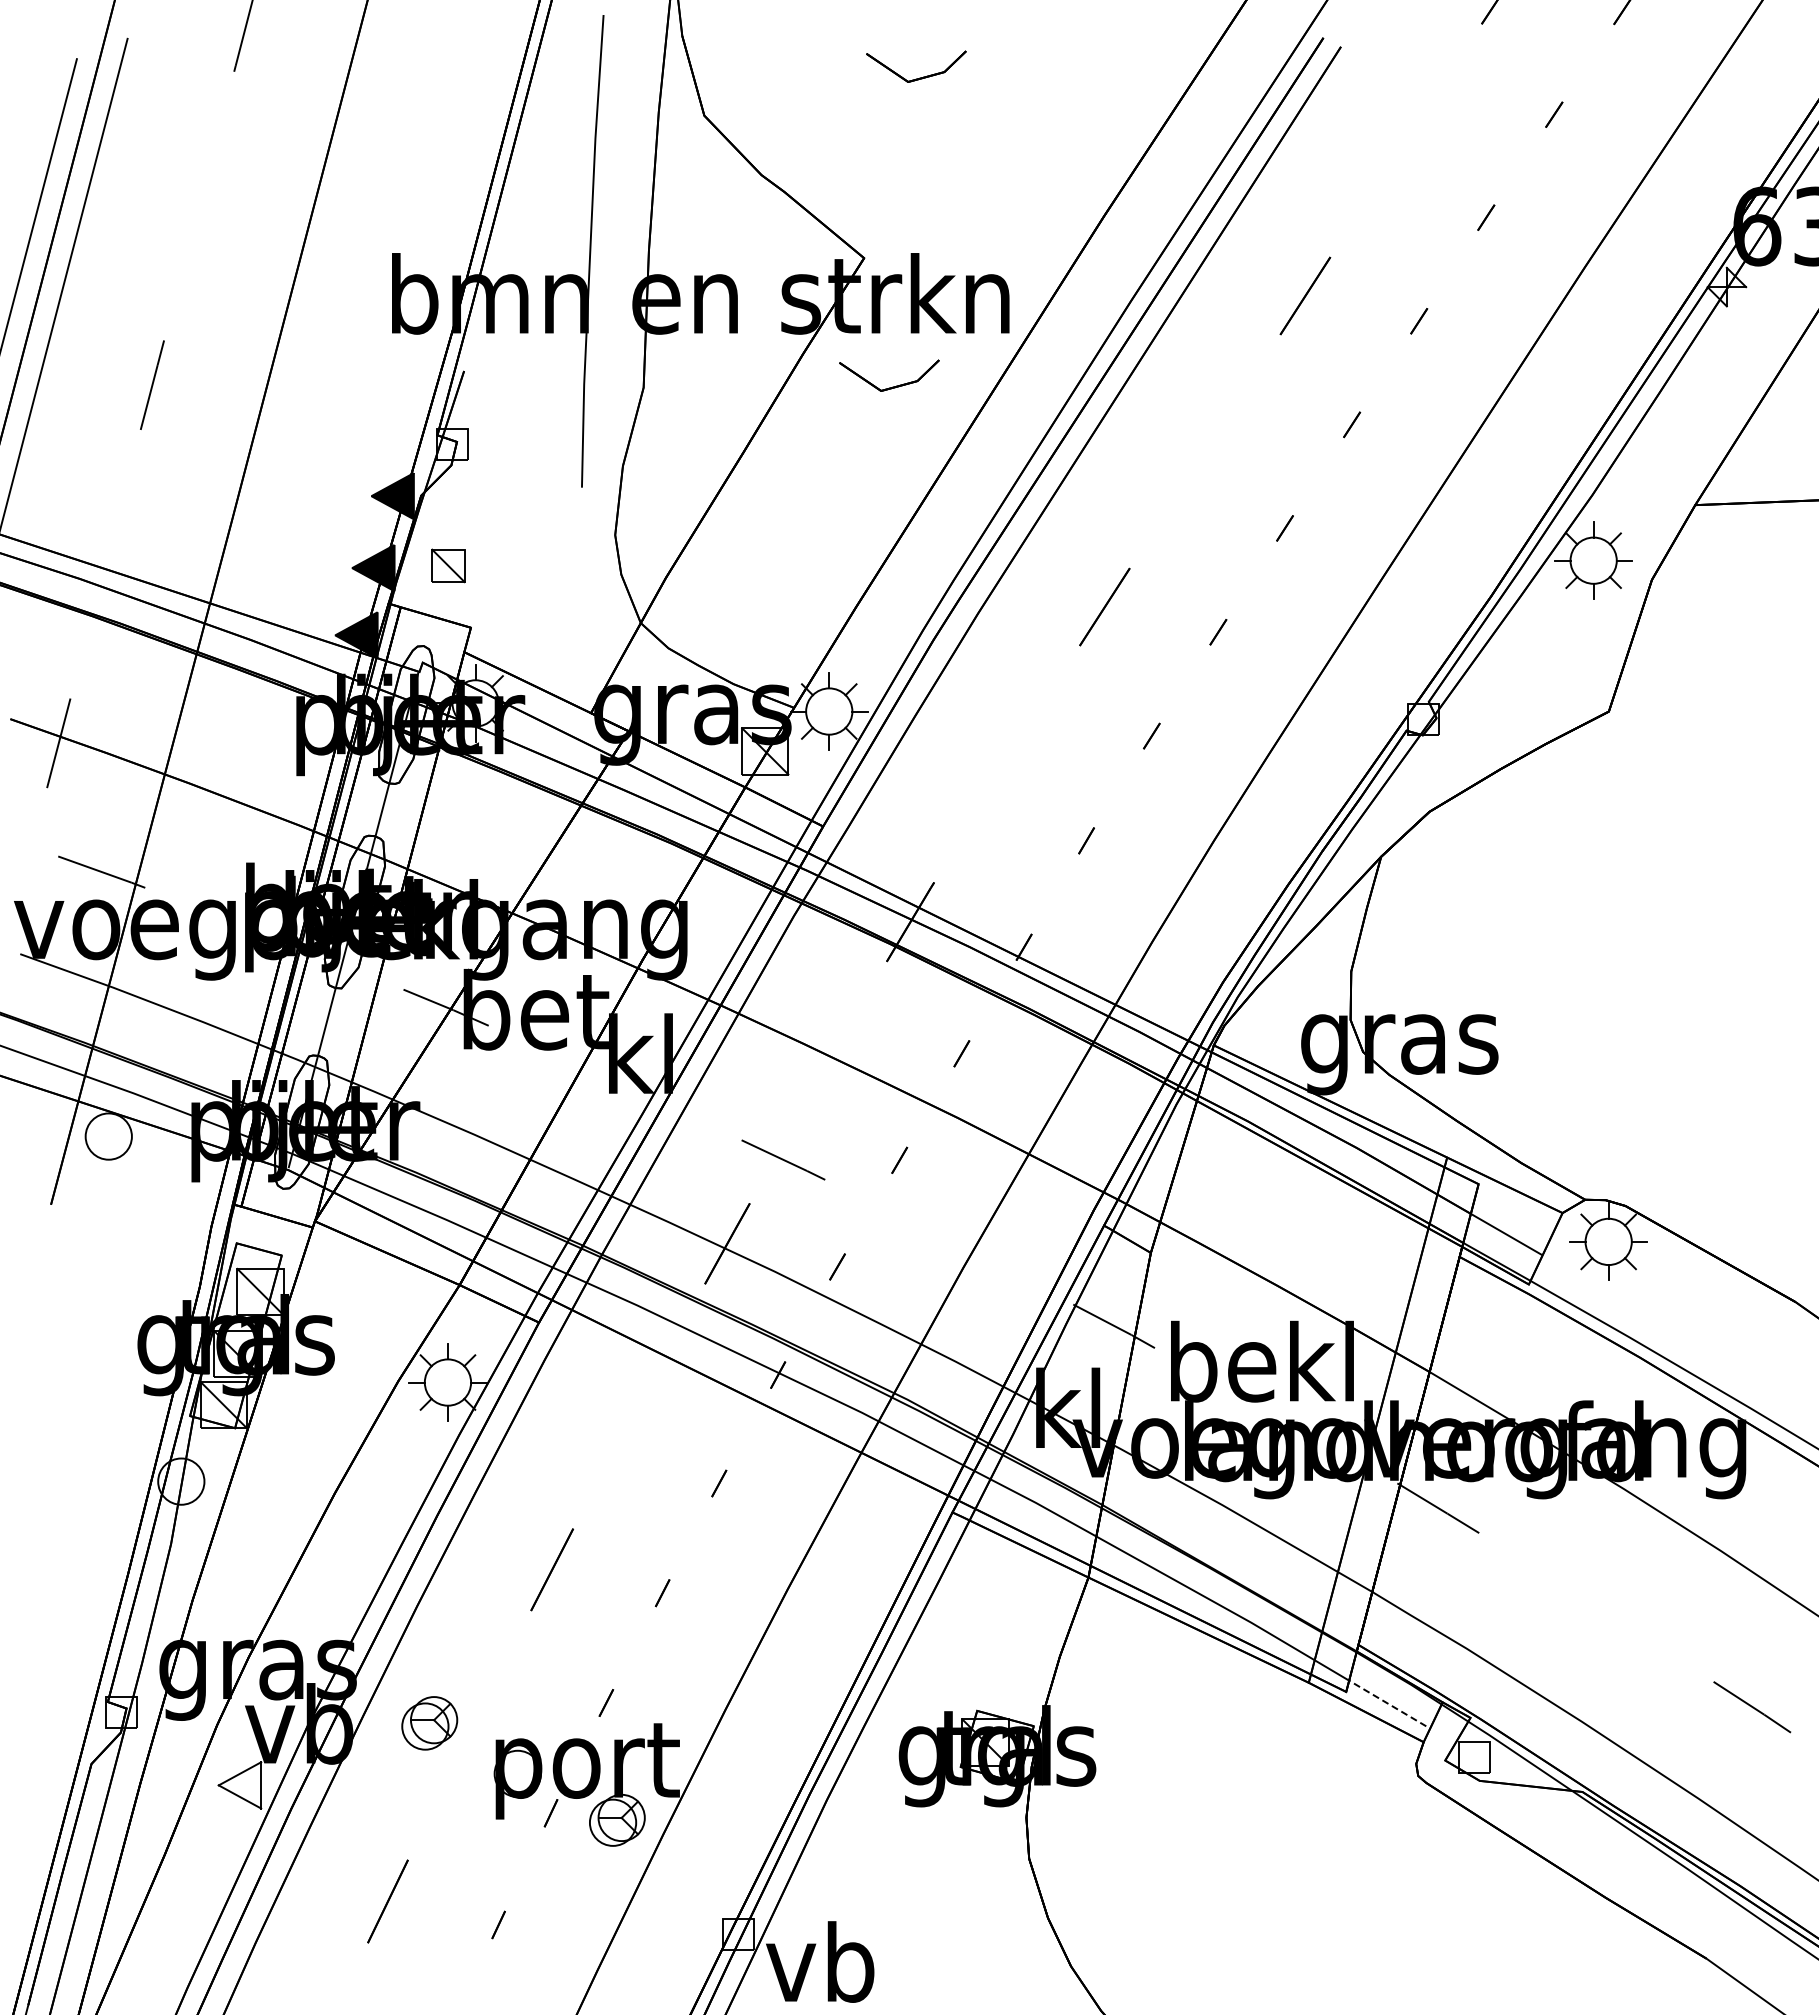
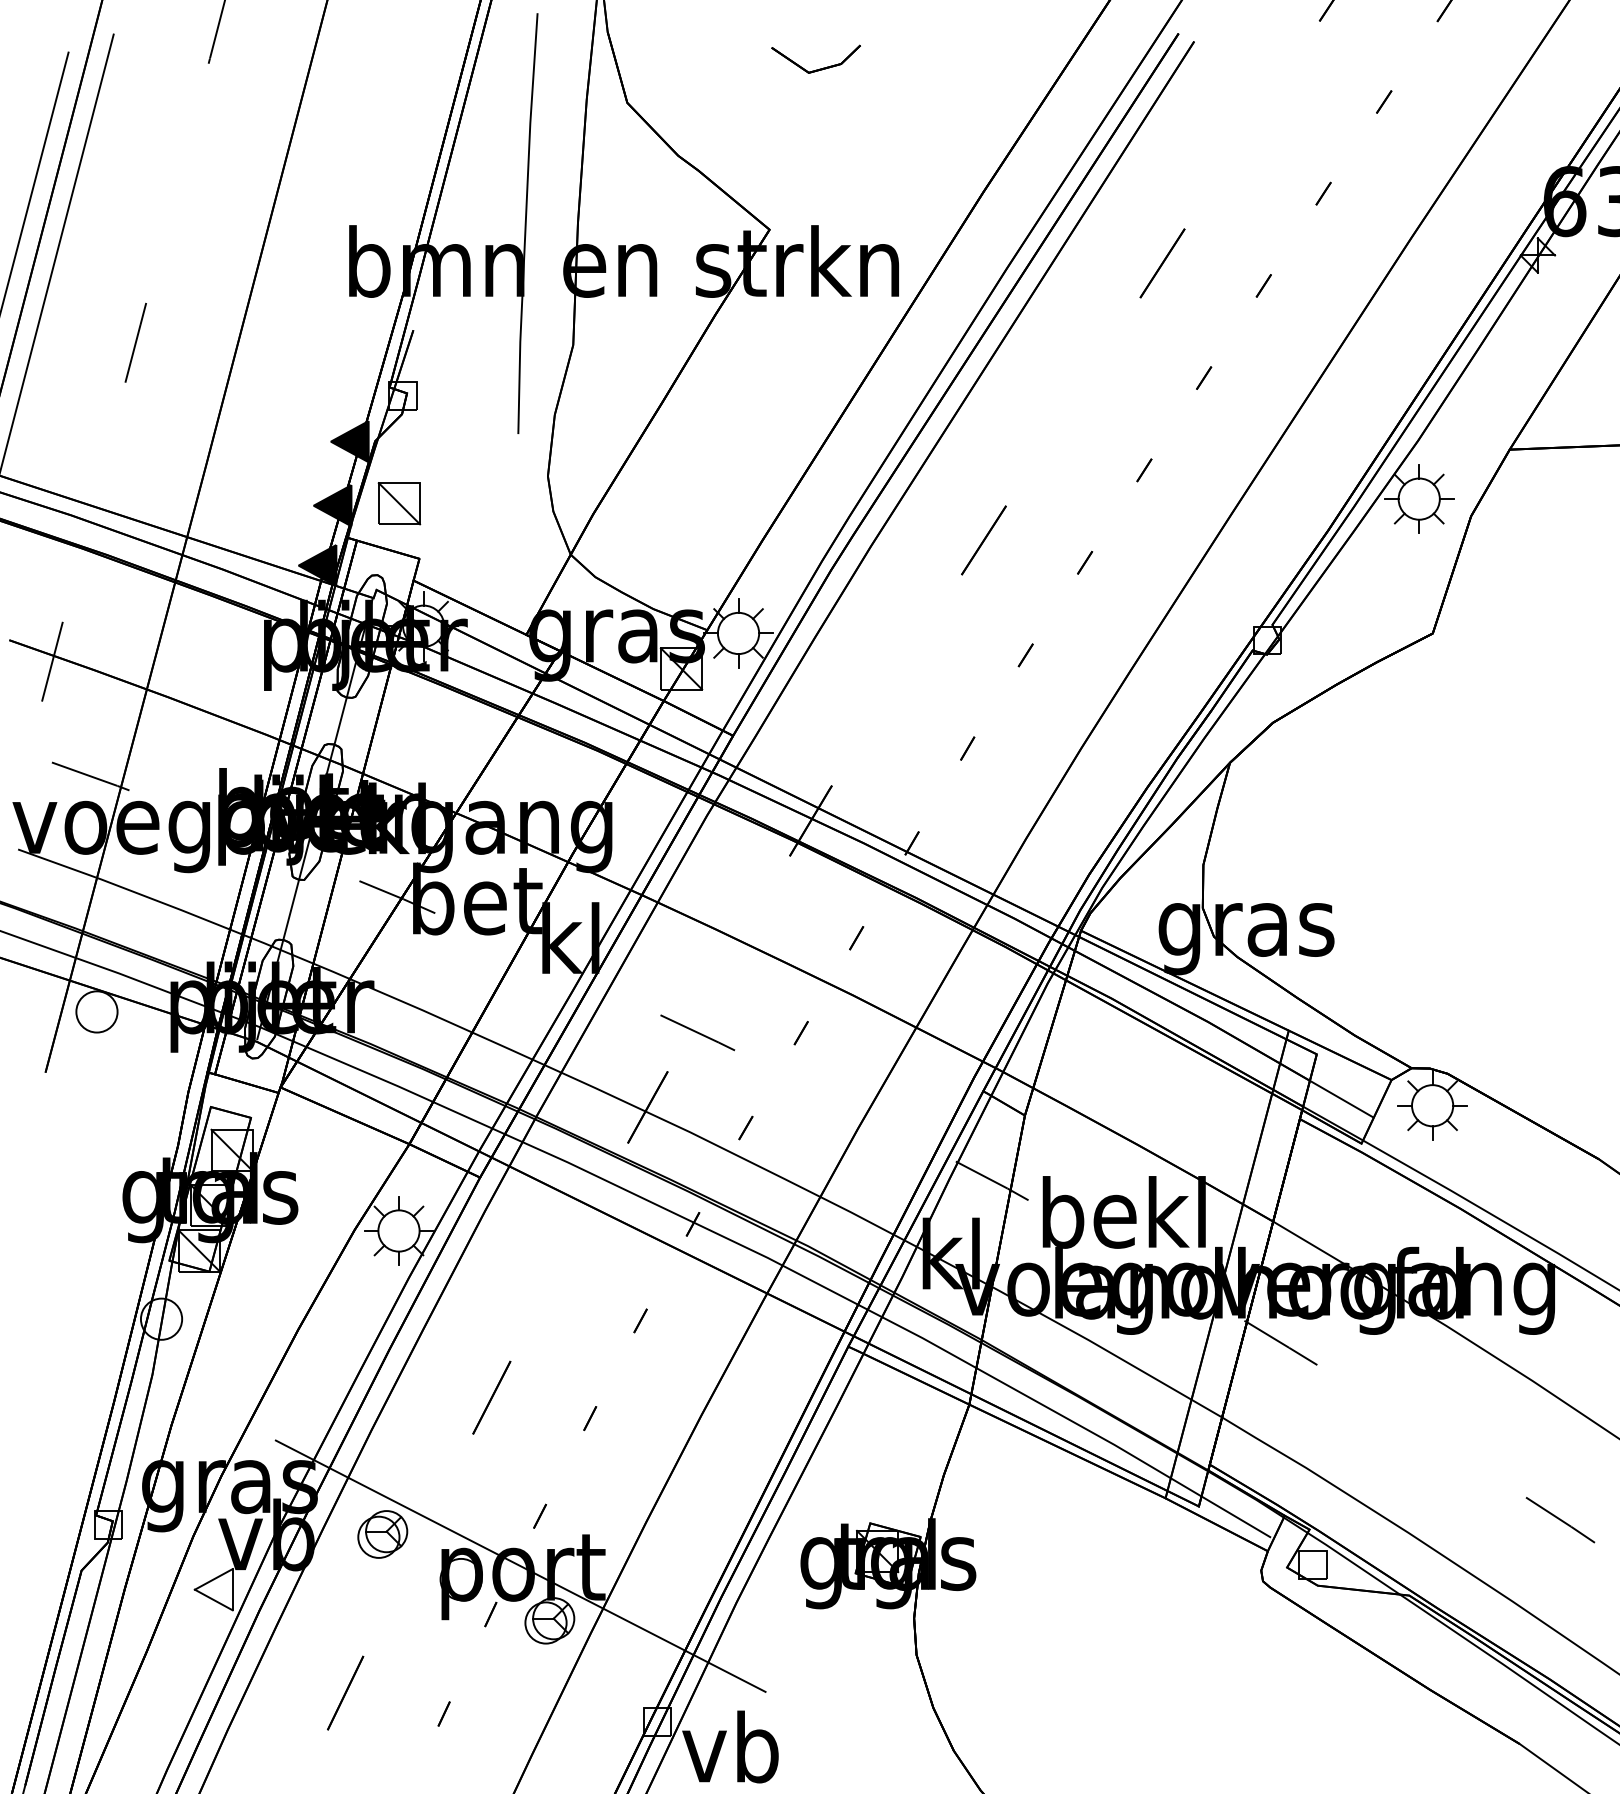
part: (892, 386) -> (794, 343), removed
part: (448, 565) -> (399, 503), size x1.43
line: (1387, 1703) -> (1235, 1516), dashed -> solid
line: (584, 1758) -> (520, 1565), added

